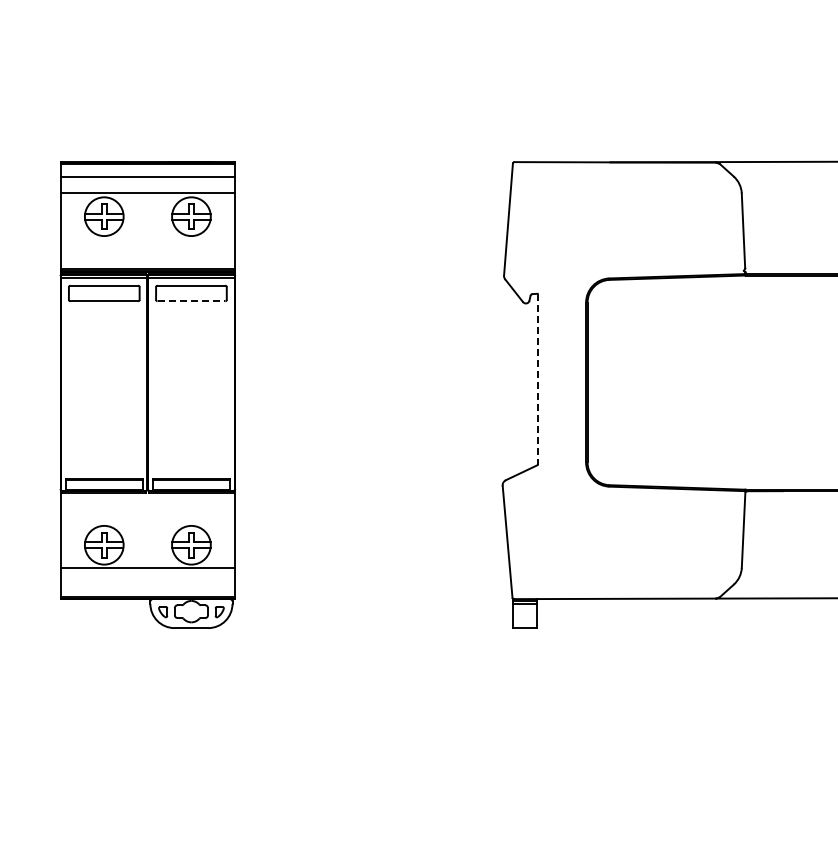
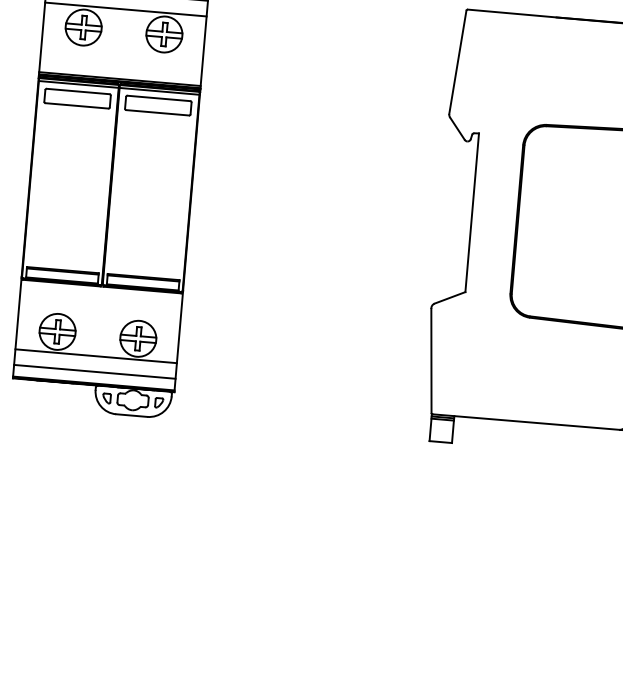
line: (191, 301) -> (157, 113), dashed -> solid
line: (537, 379) -> (472, 212), dashed -> solid
line: (147, 584) -> (94, 371), added

